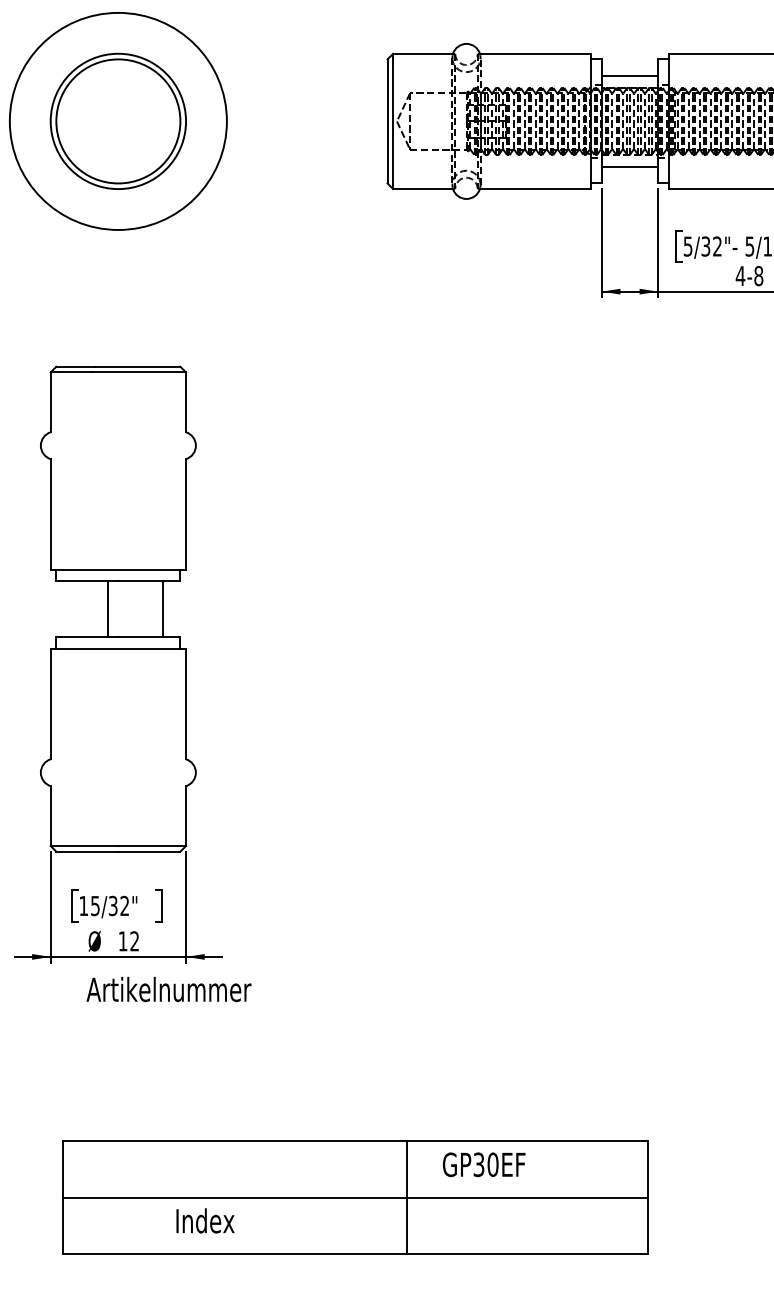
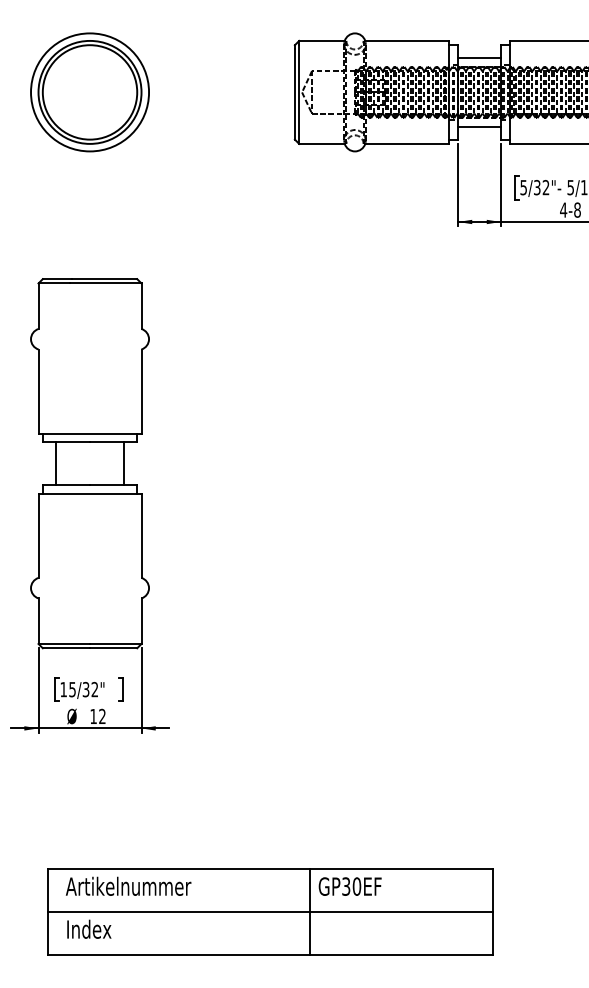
circle: (117, 120) -> (89, 91), size x0.71
line: (108, 609) -> (55, 463), moved
text: (168, 989) -> (128, 886), moved
text: (484, 1164) -> (350, 886), moved
text: (205, 1220) -> (89, 929), moved

